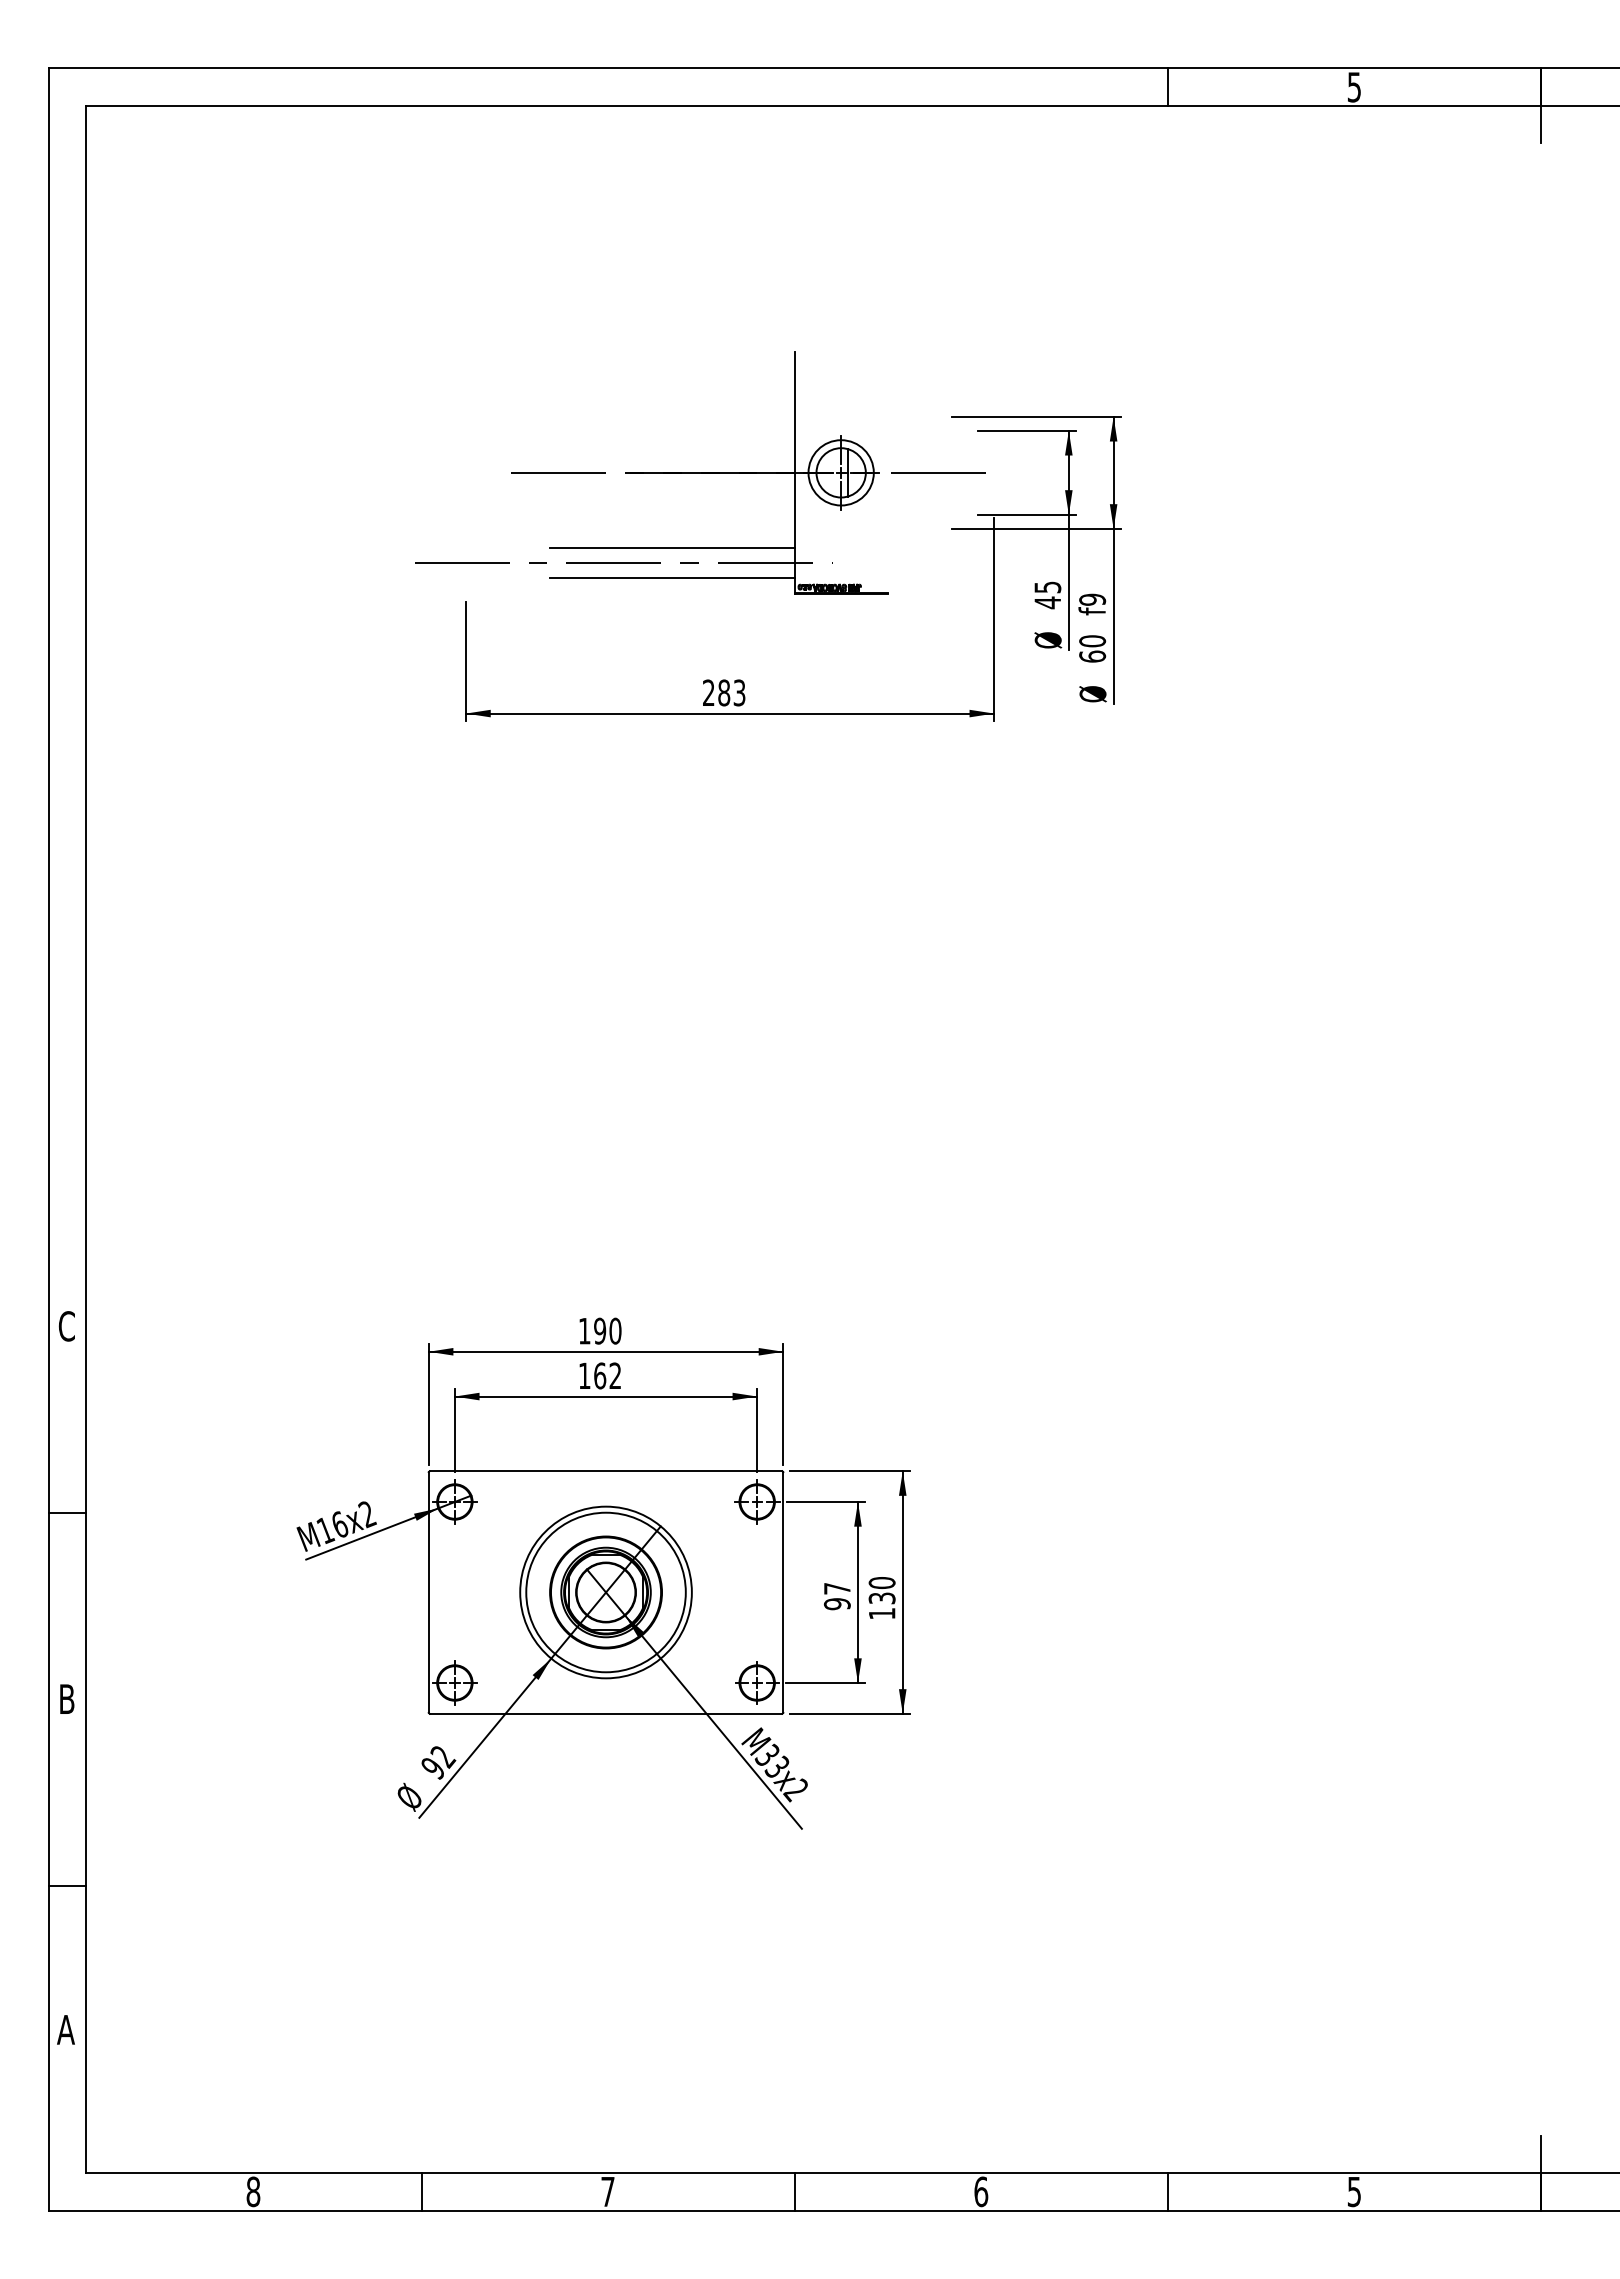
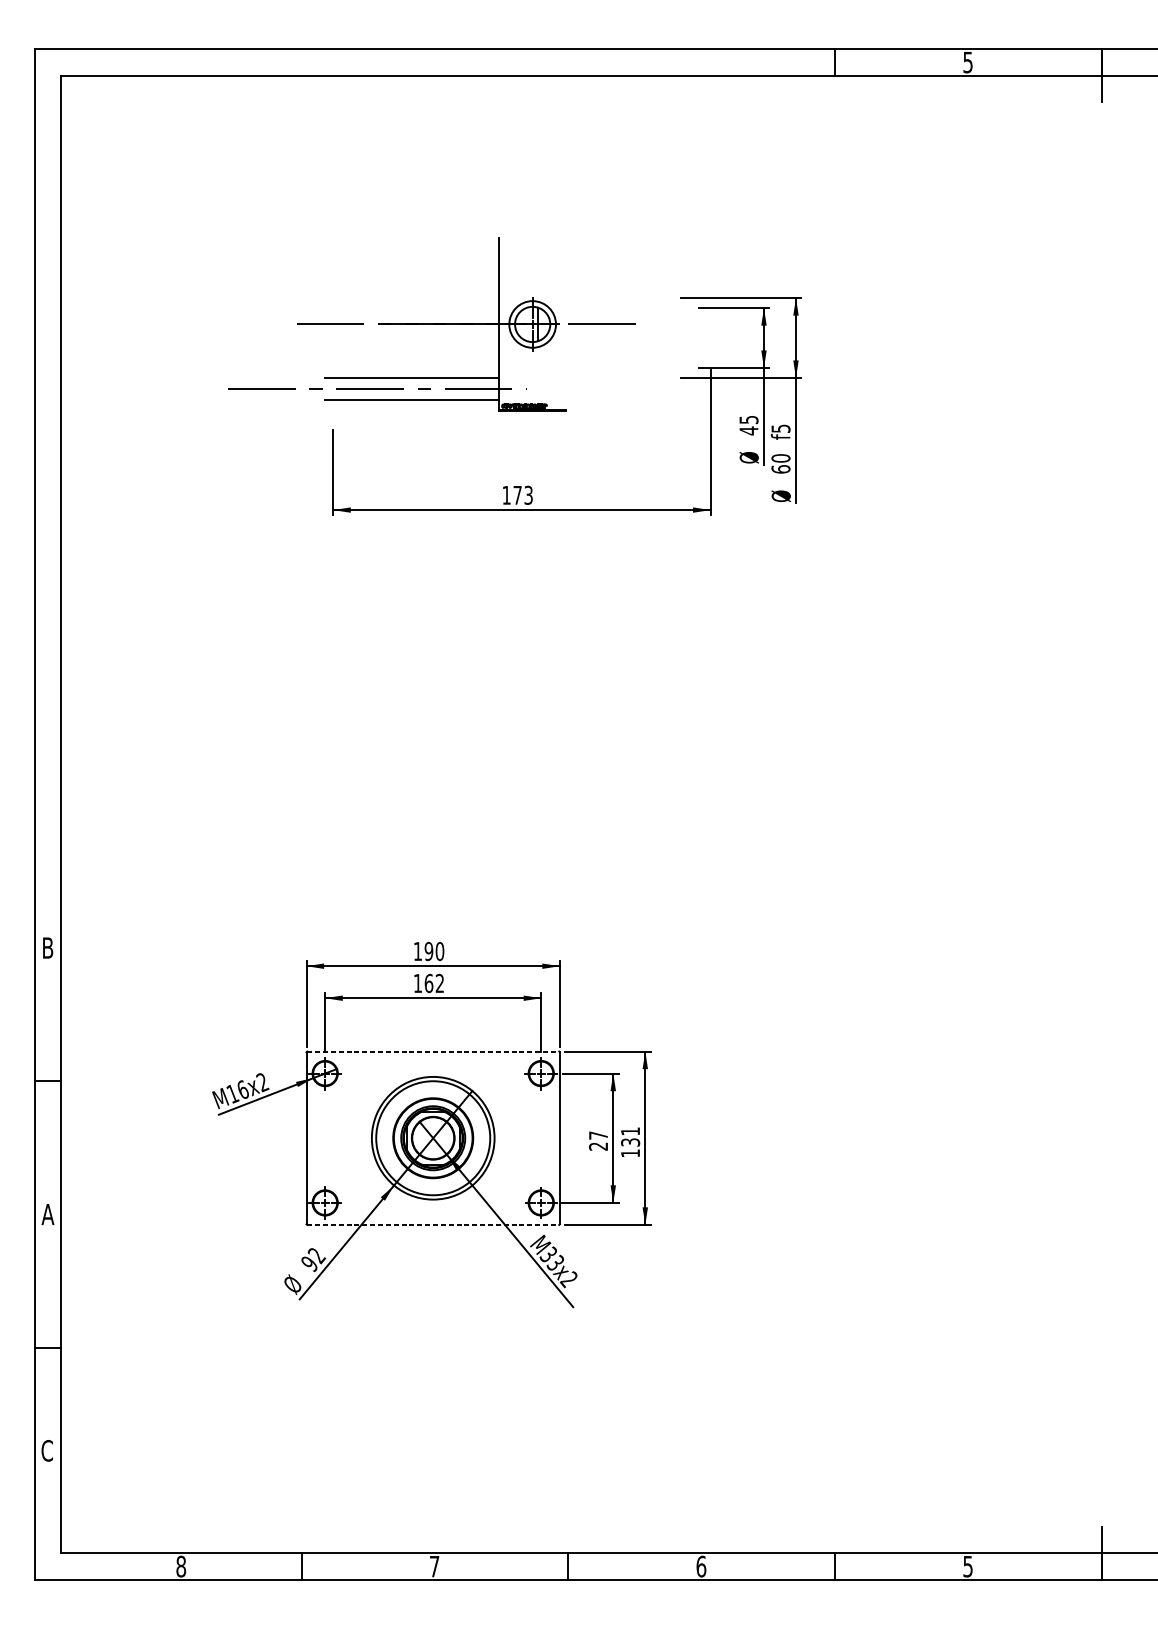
part: (700, 472) -> (432, 324), moved
text: (1092, 599) -> (780, 428), f9 -> f5
text: (716, 692) -> (512, 495), 283 -> 173
text: (66, 1326) -> (47, 948), C -> B
line: (606, 1471) -> (433, 1051), solid -> dashed
text: (881, 1582) -> (630, 1131), 130 -> 131
text: (837, 1604) -> (598, 1146), 97 -> 27
text: (66, 1698) -> (47, 1214), B -> A
line: (606, 1713) -> (433, 1224), solid -> dashed
text: (65, 2029) -> (46, 1450), A -> C

